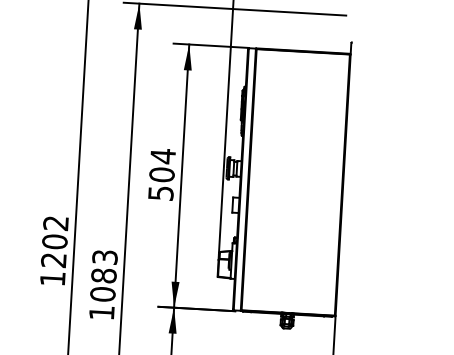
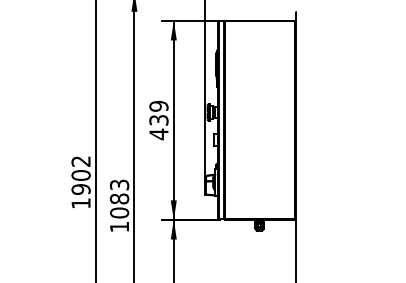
text: (161, 175) -> (158, 120), 504 -> 439
text: (53, 260) -> (80, 189), 1202 -> 1902

